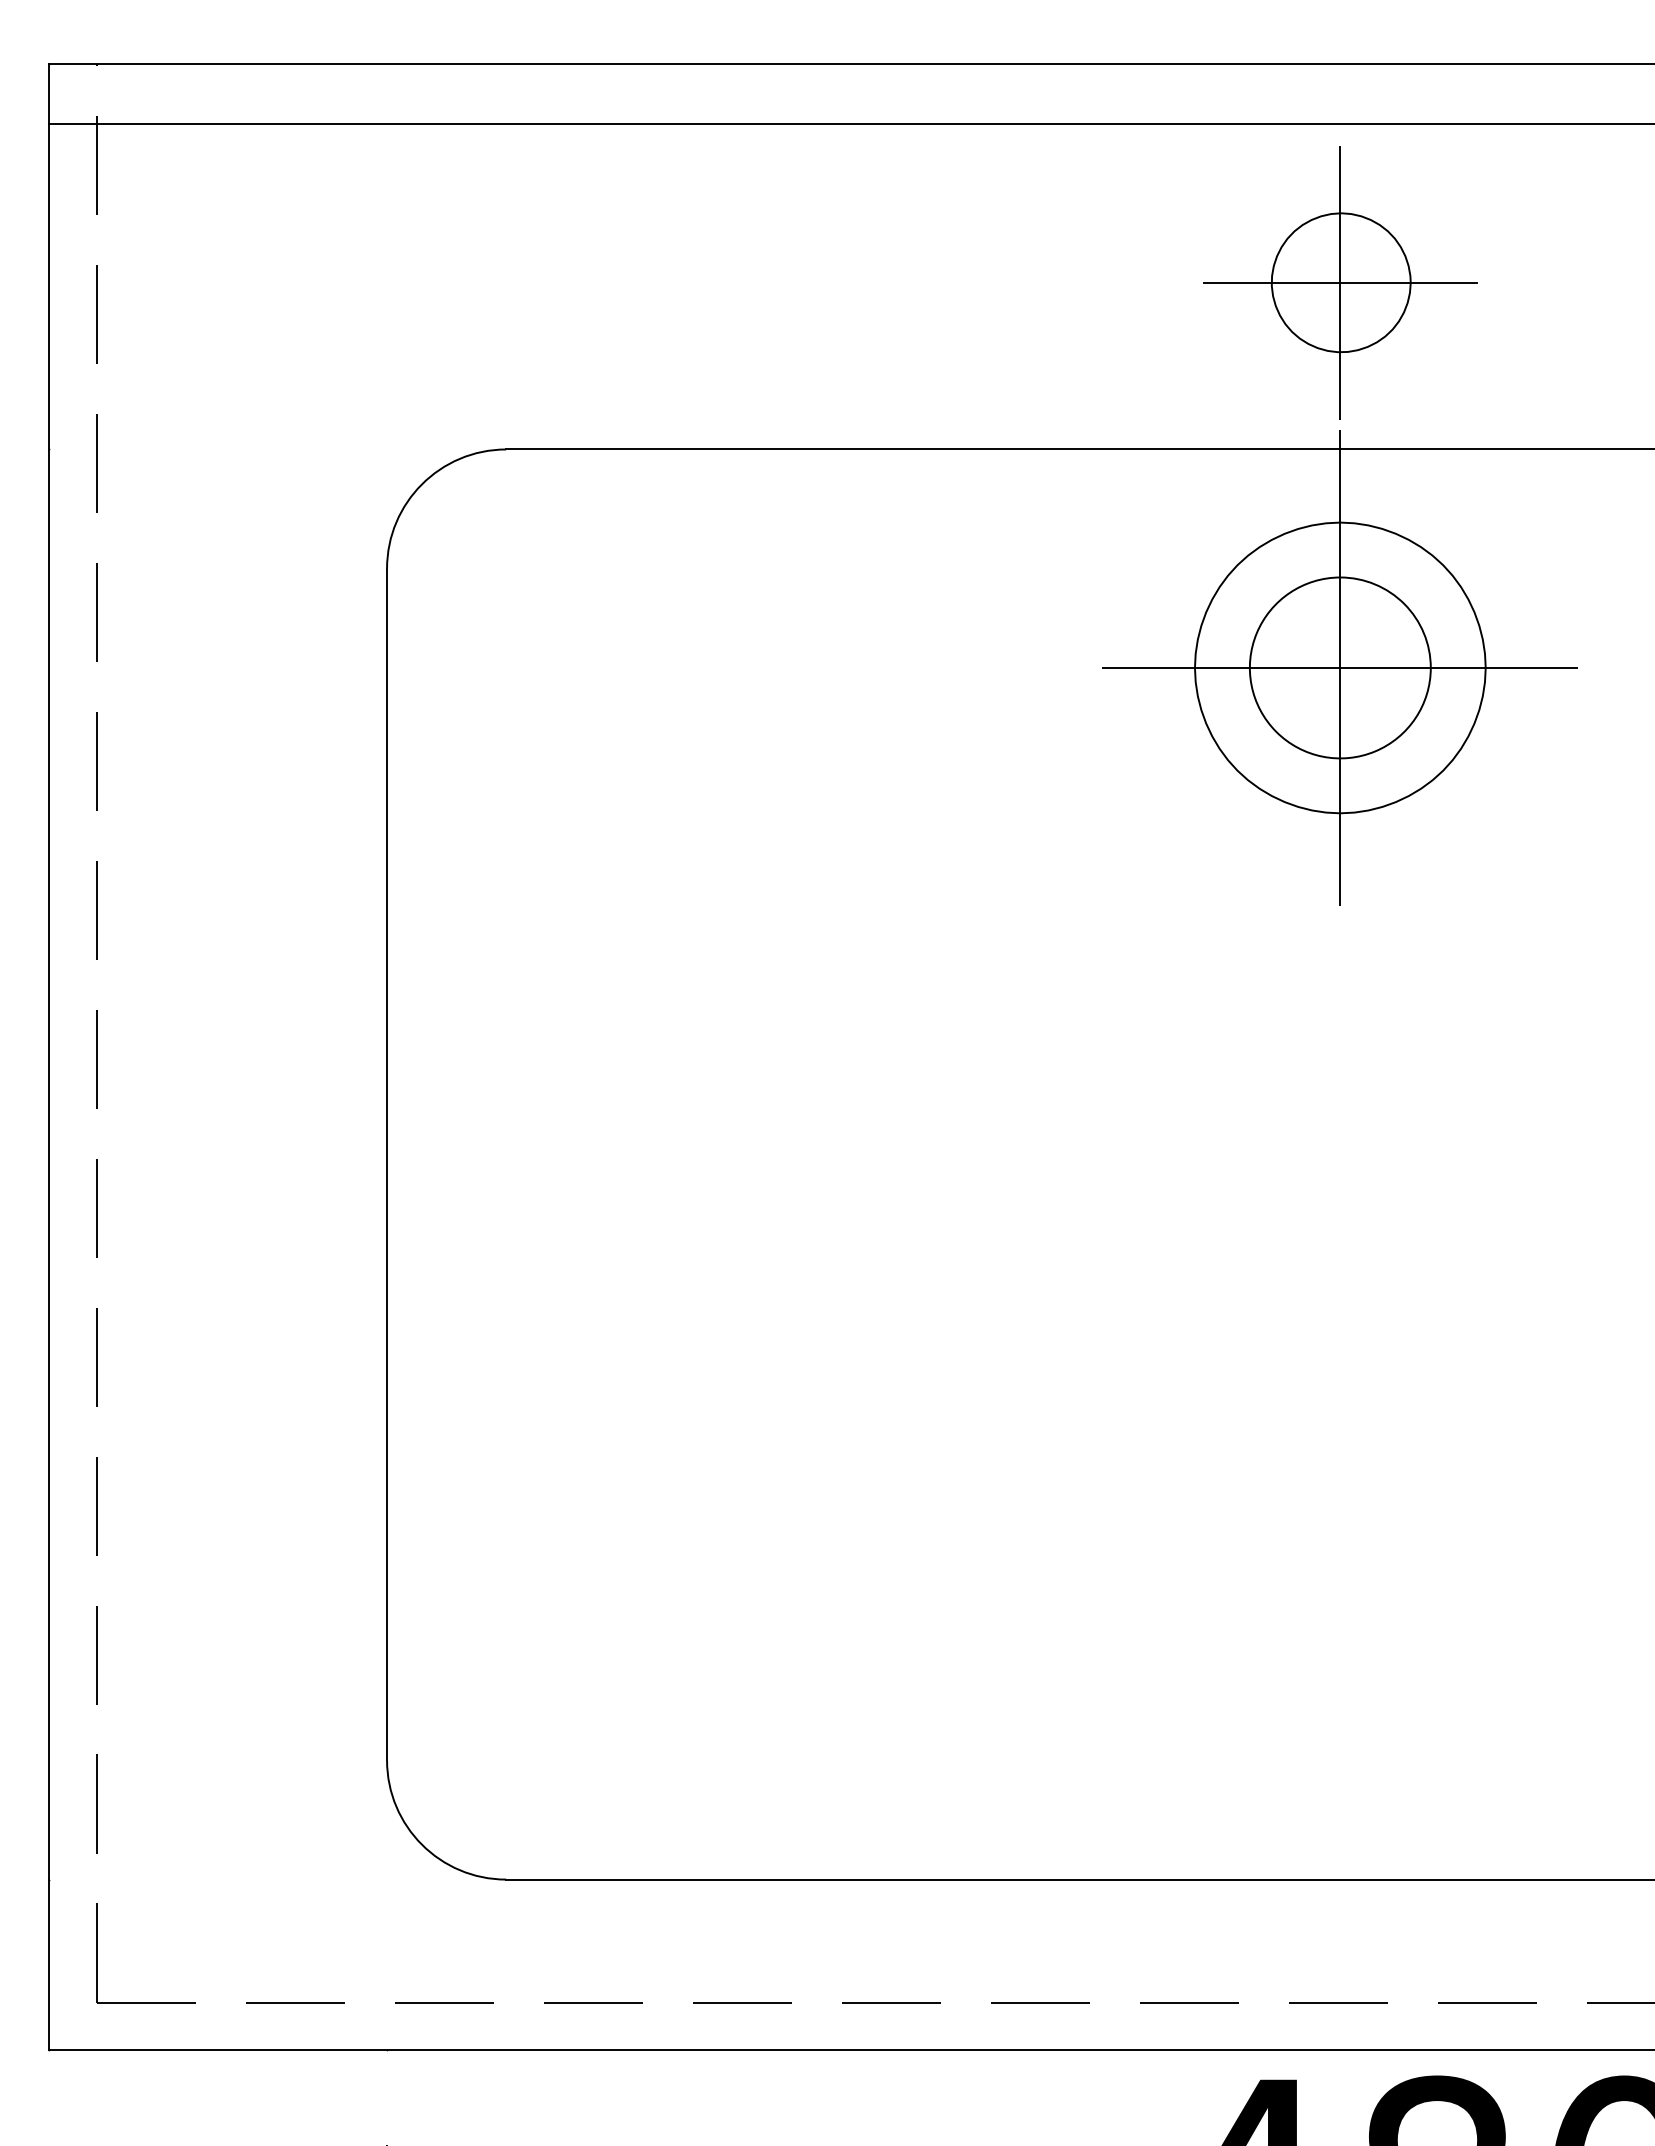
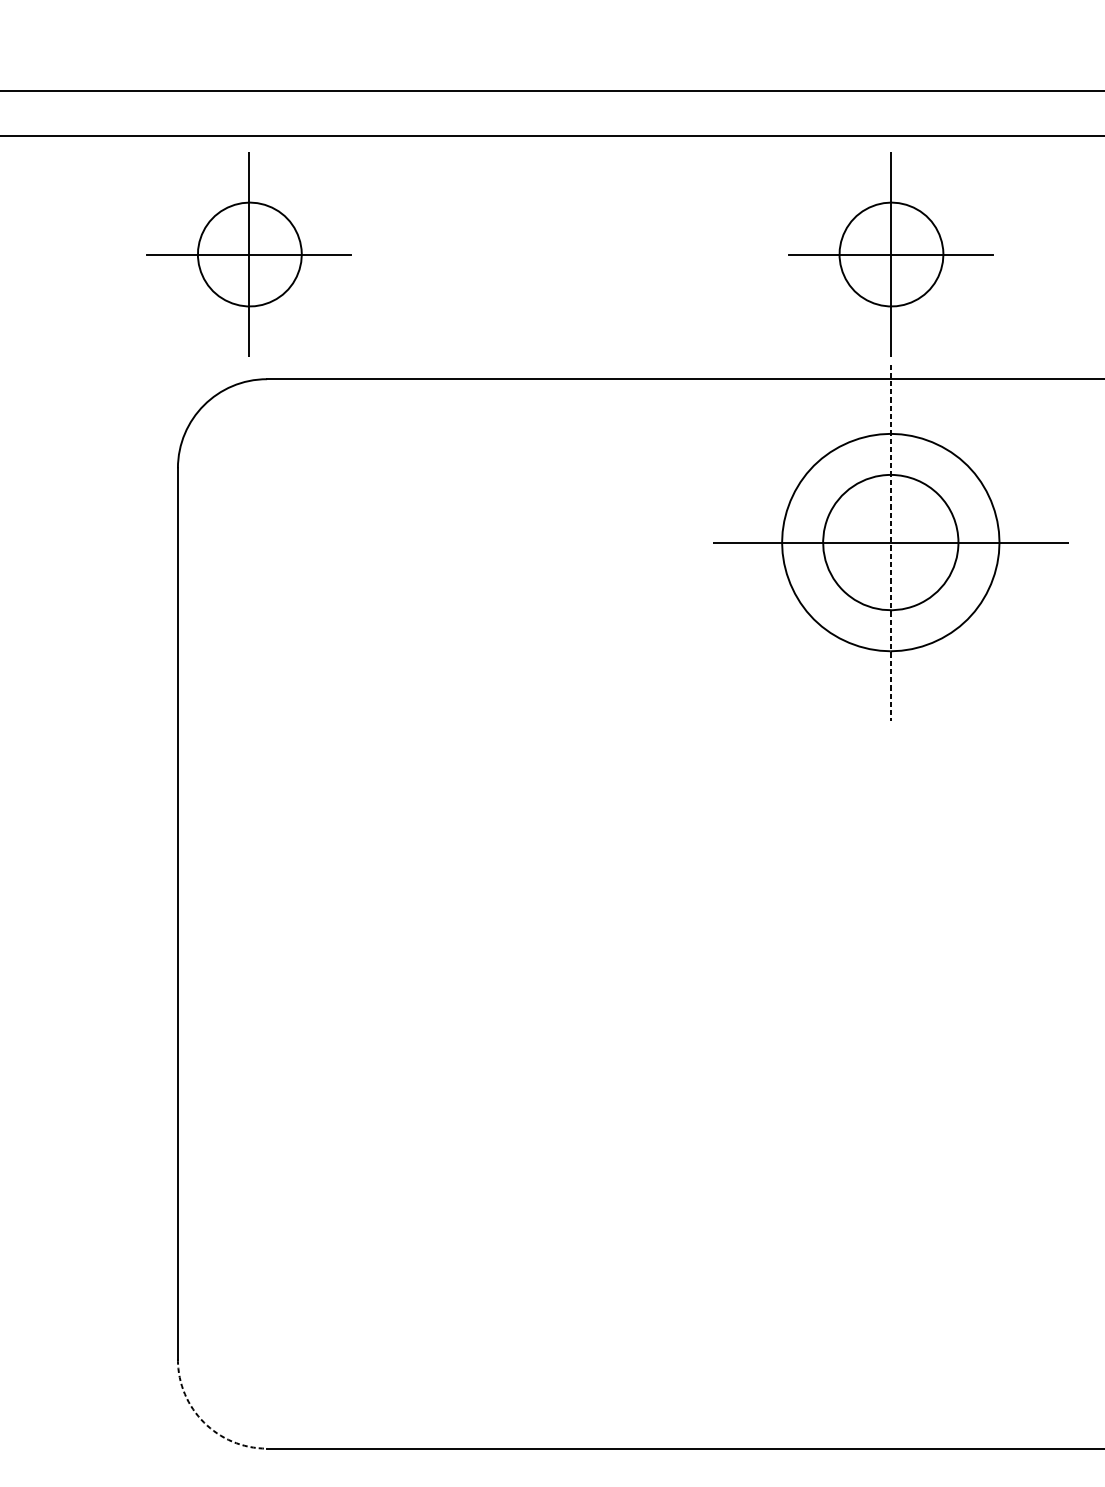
part: (482, 282) -> (249, 254), added
line: (1340, 667) -> (890, 542), solid -> dashed
arc: (421, 1844) -> (203, 1422), solid -> dashed

